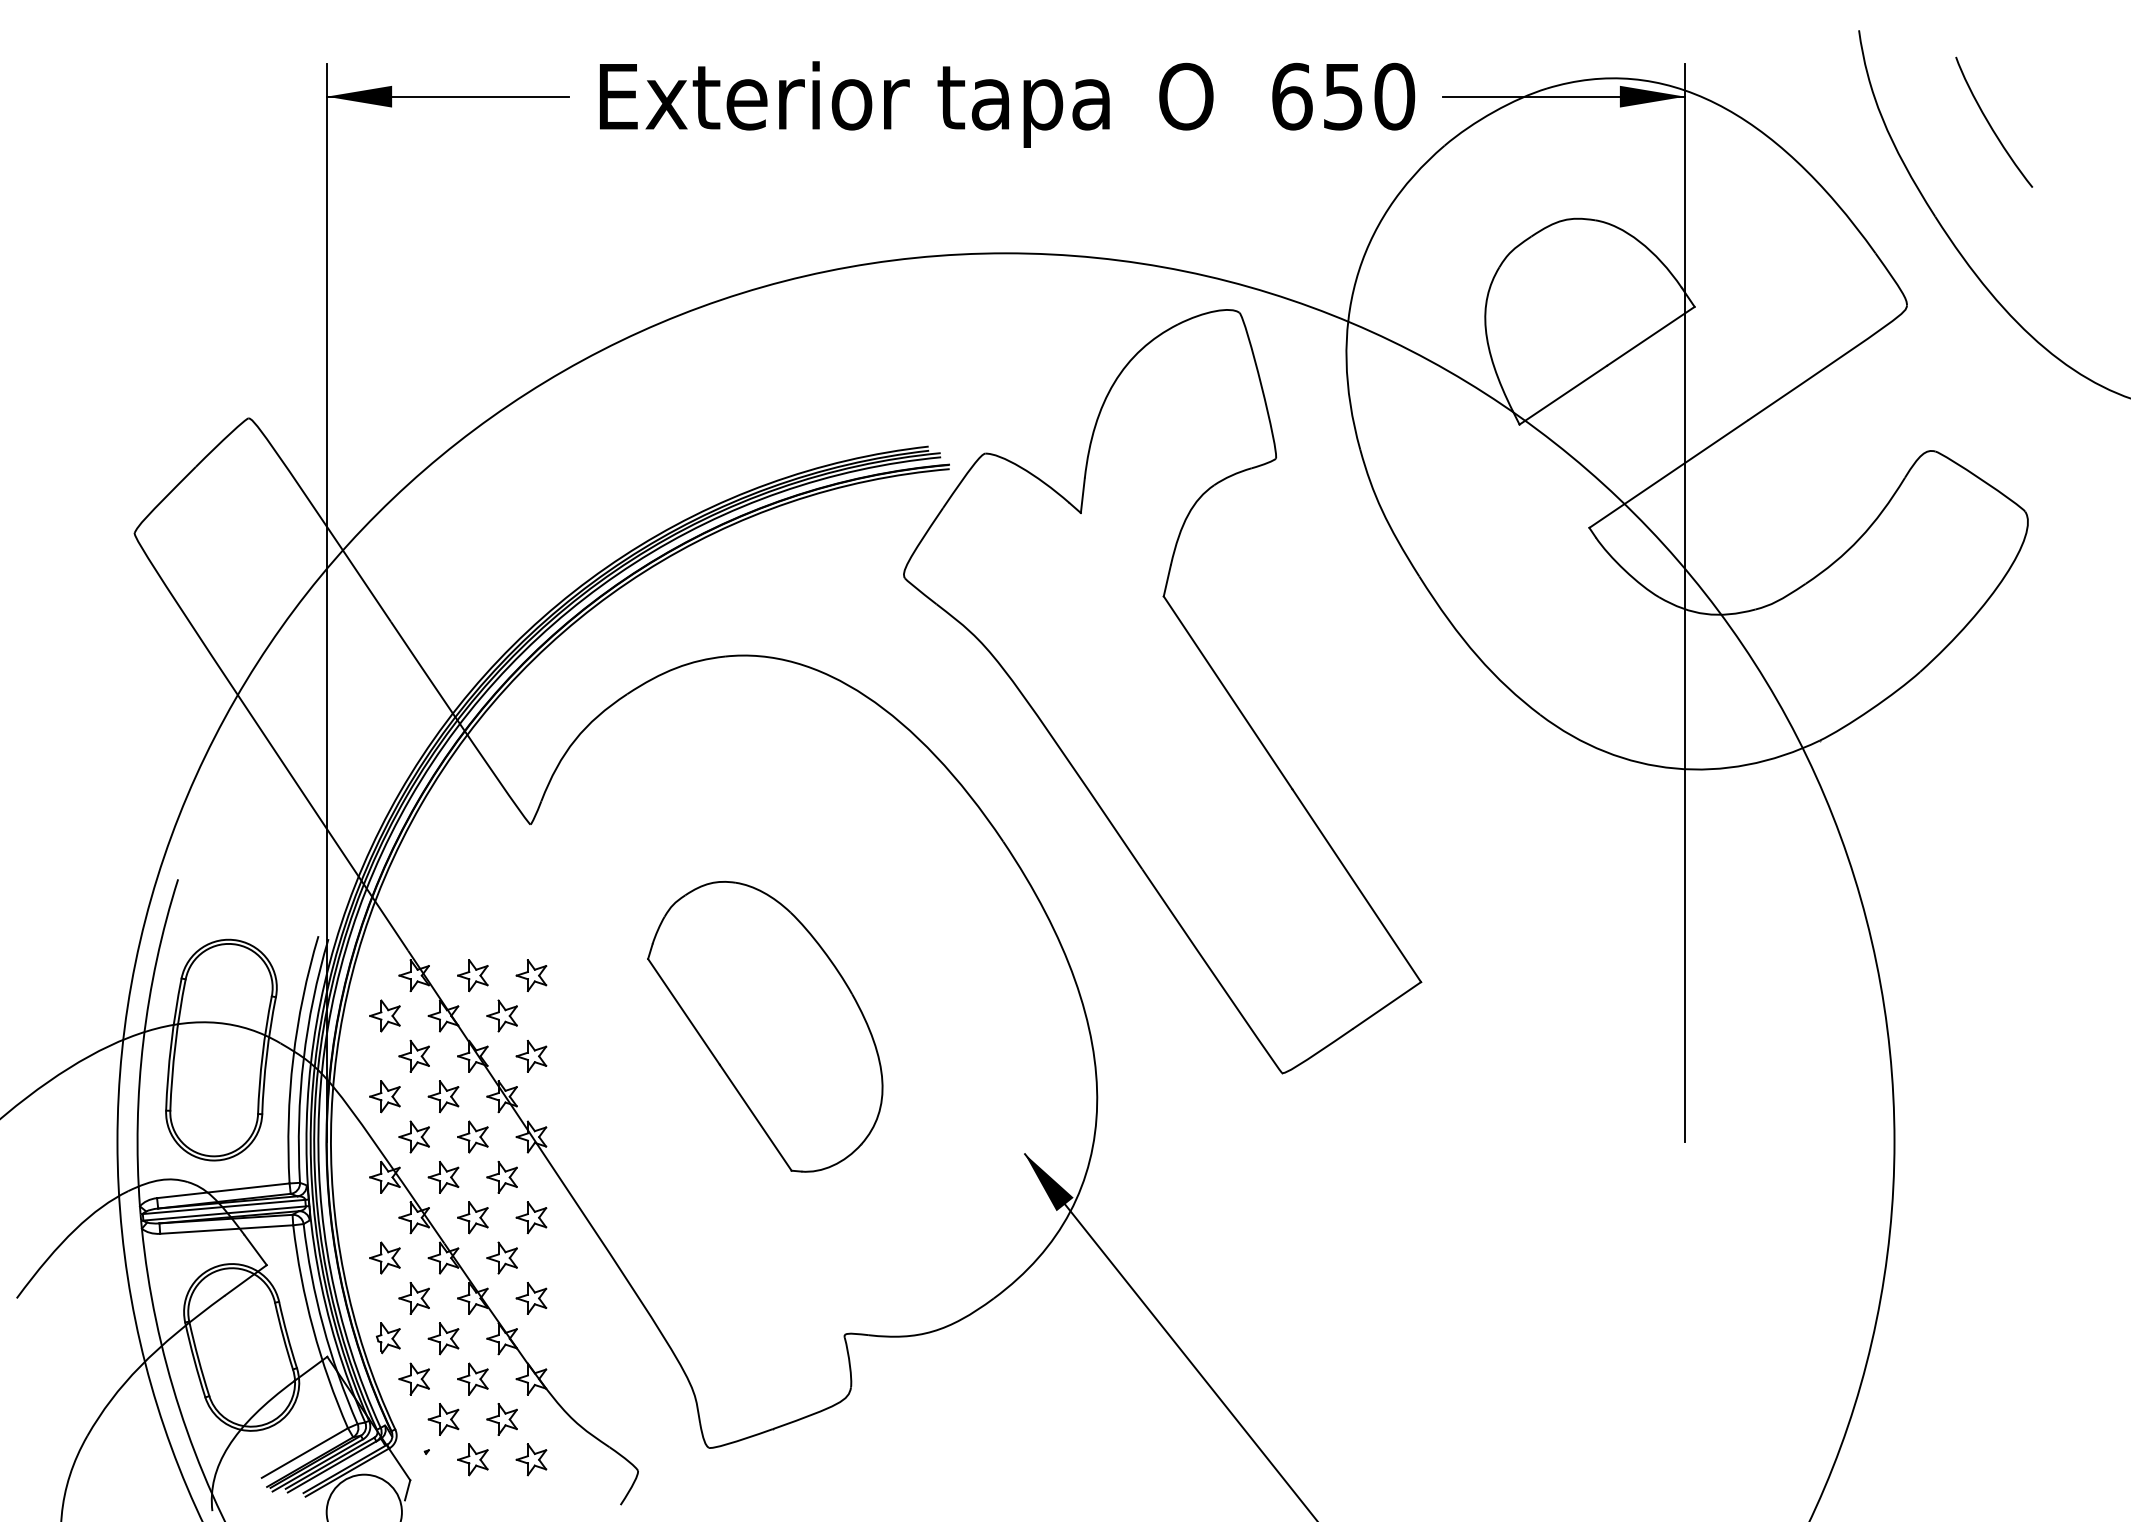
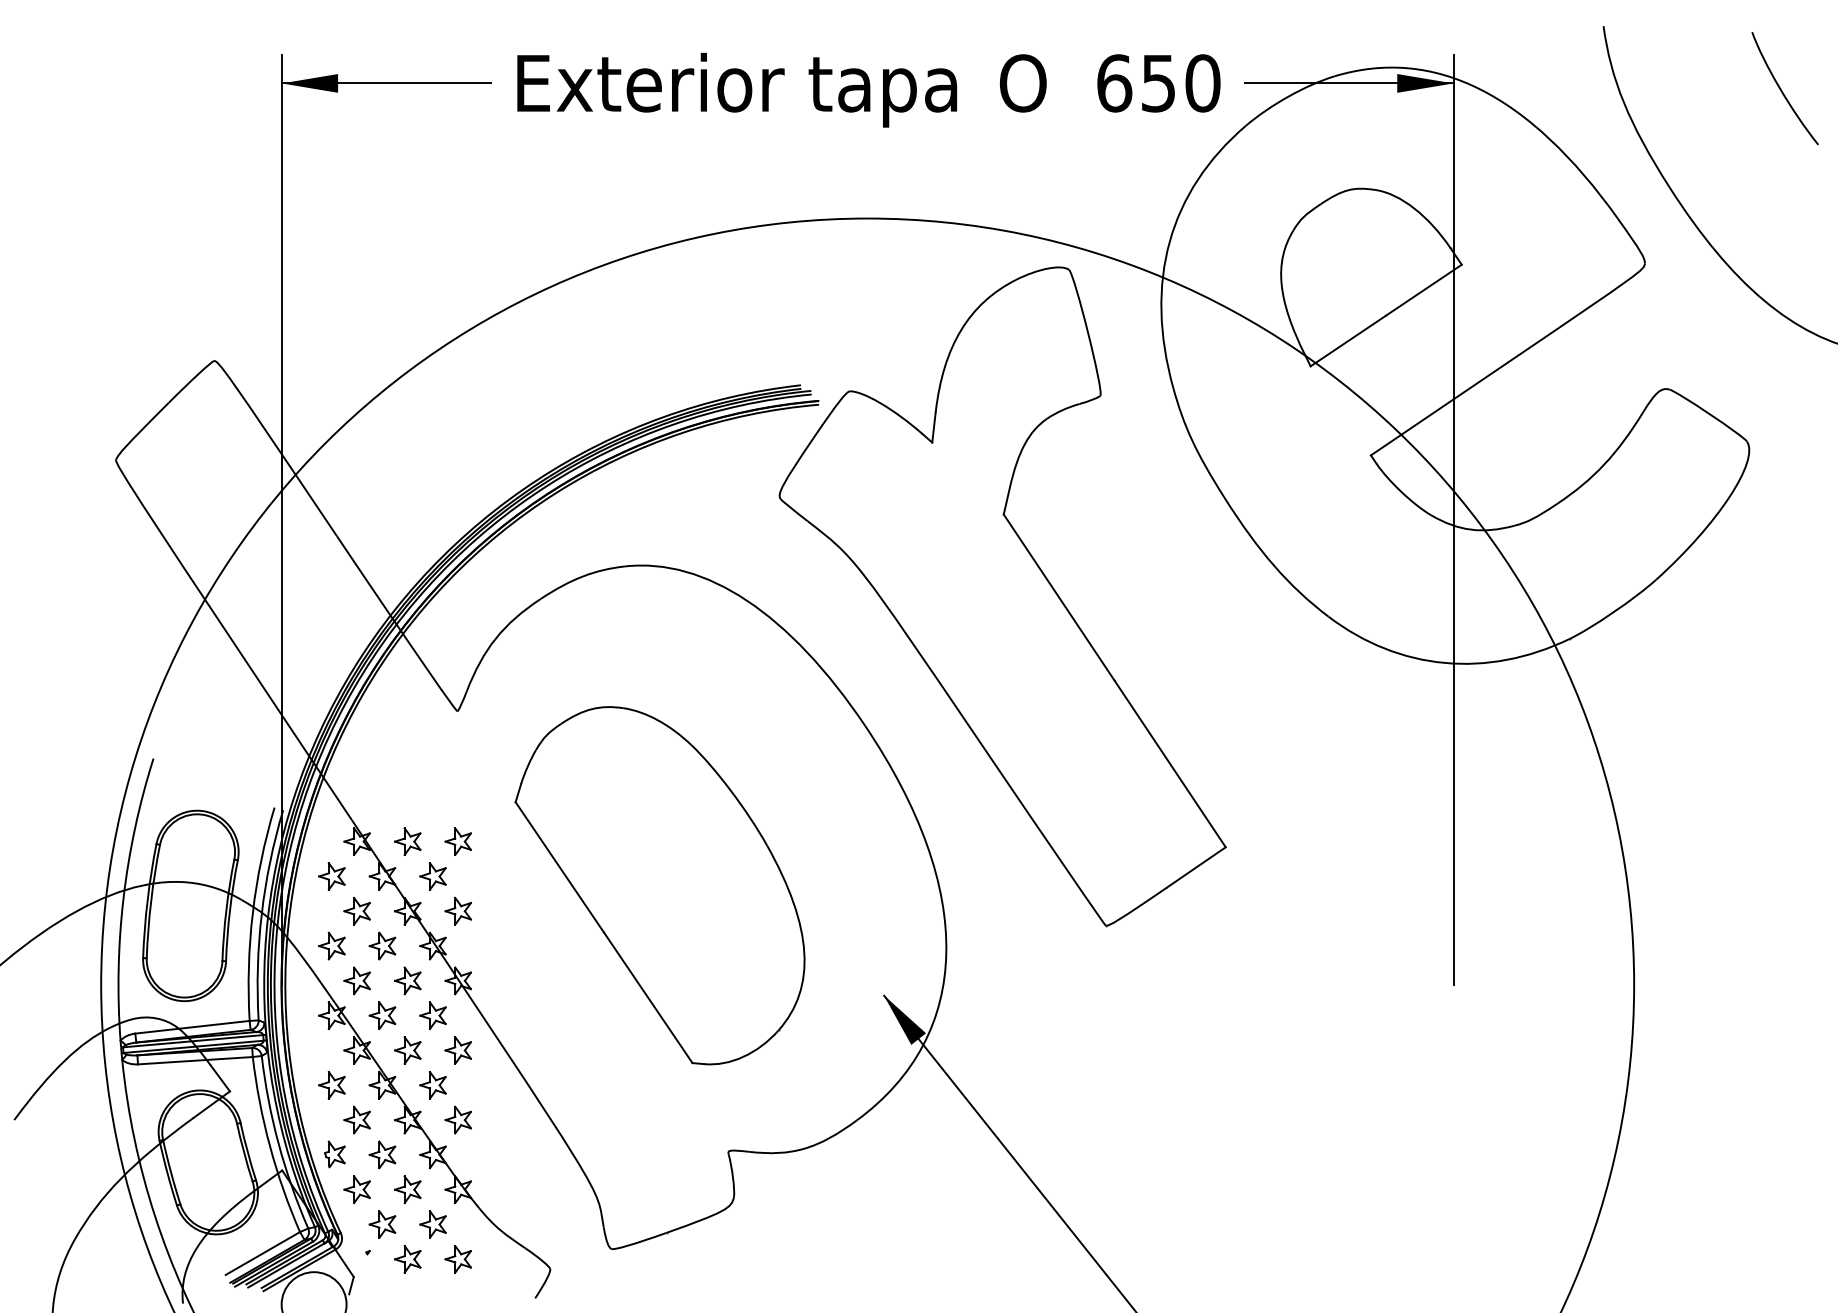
curve: (1991, 124) -> (1782, 90), moved
part: (764, 1026) -> (659, 885), size x1.43

